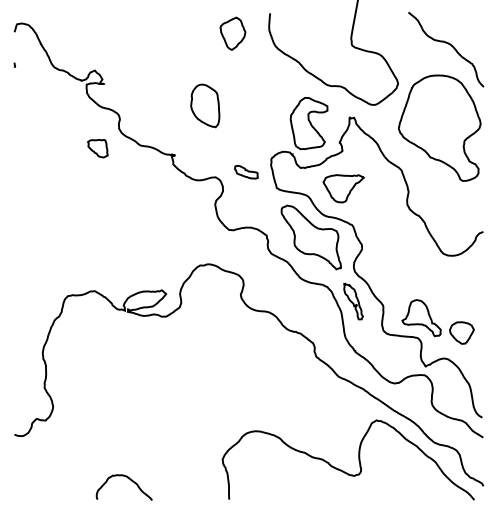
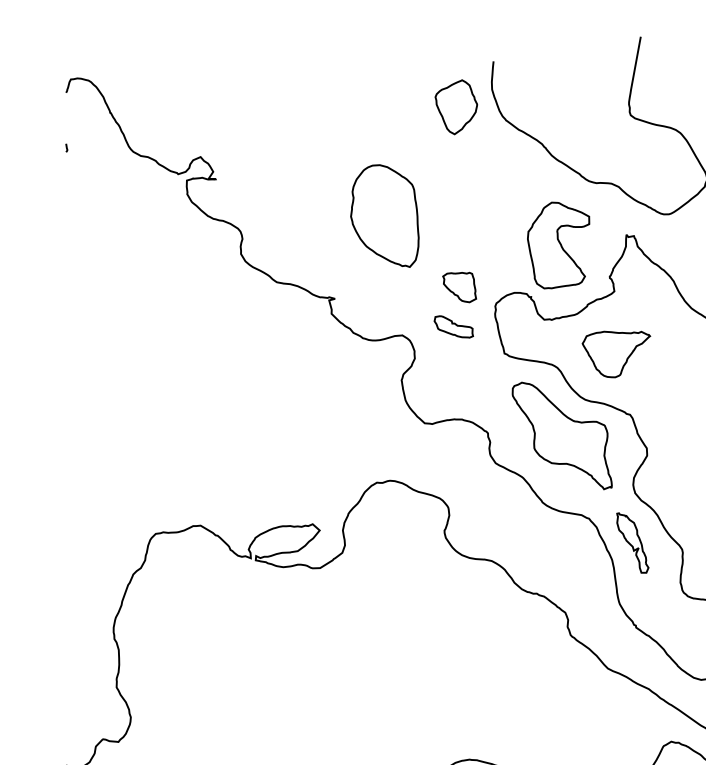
part: (232, 33) -> (455, 106), moved
part: (205, 105) -> (385, 215), size x1.43
part: (97, 148) -> (458, 287), moved

